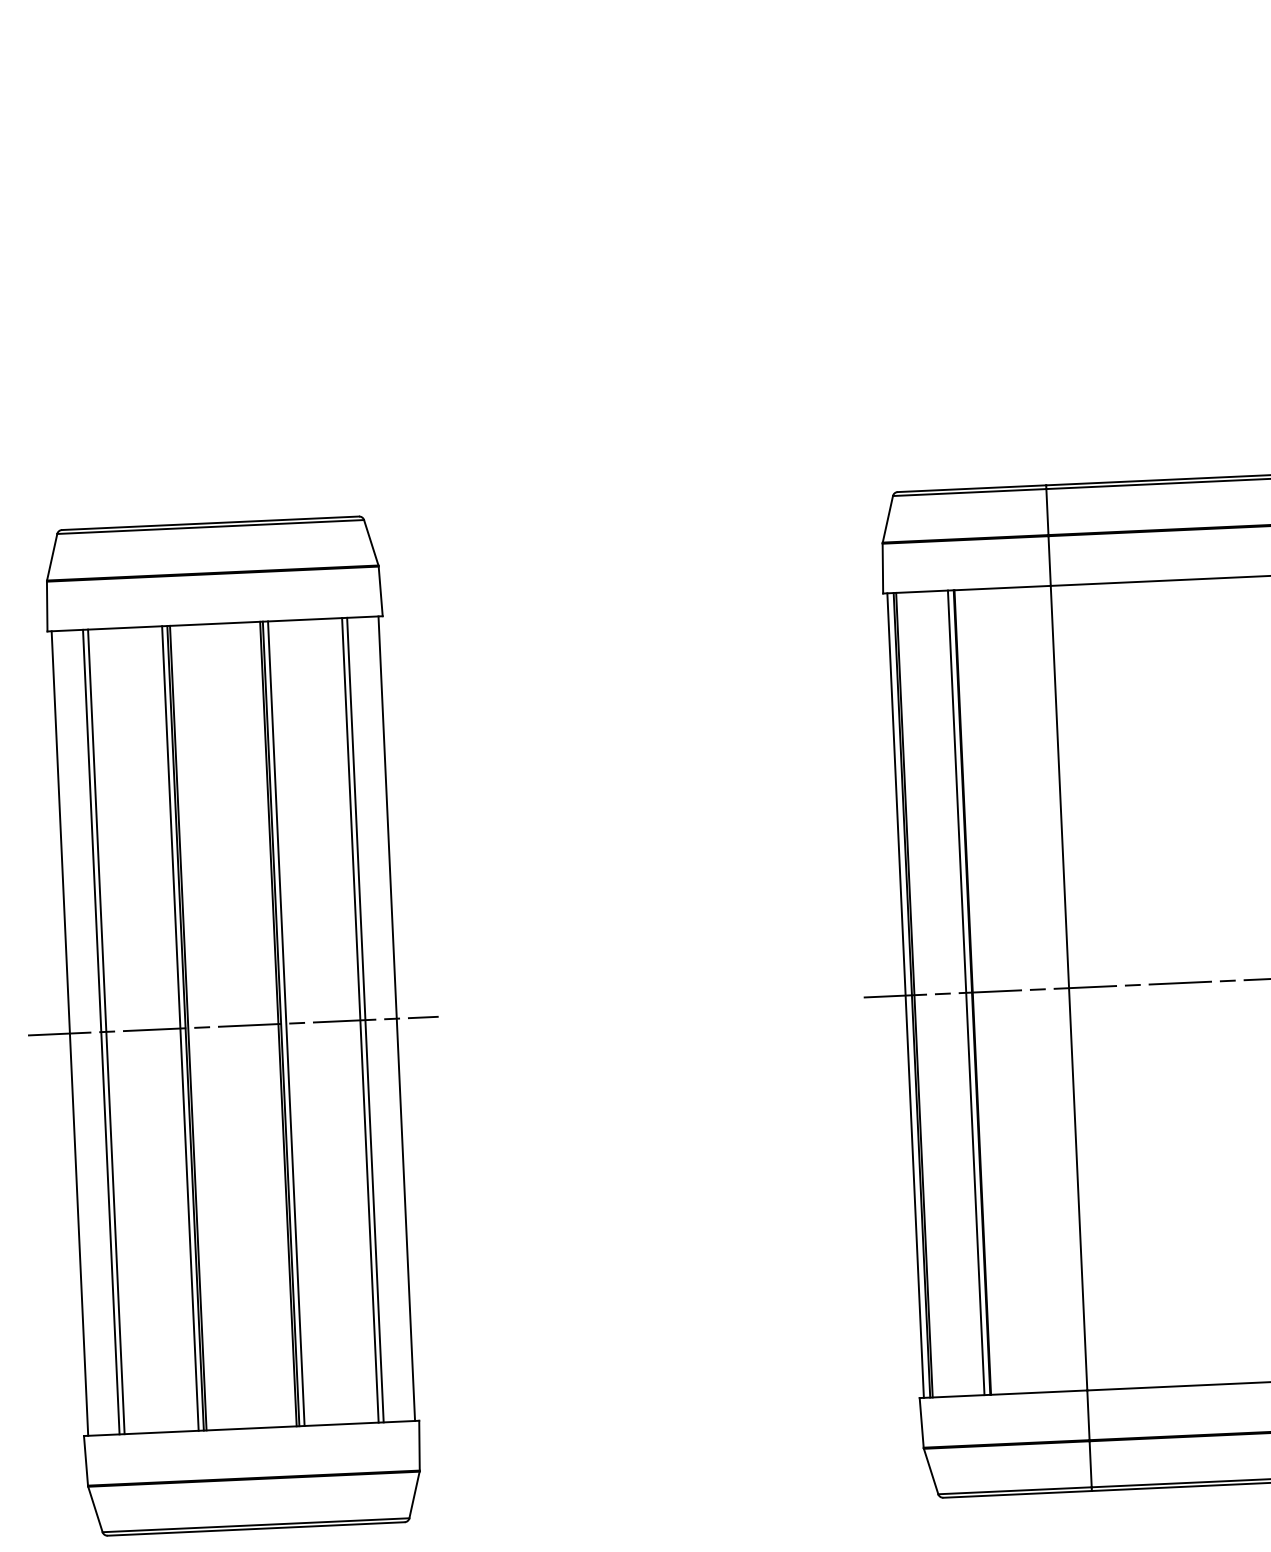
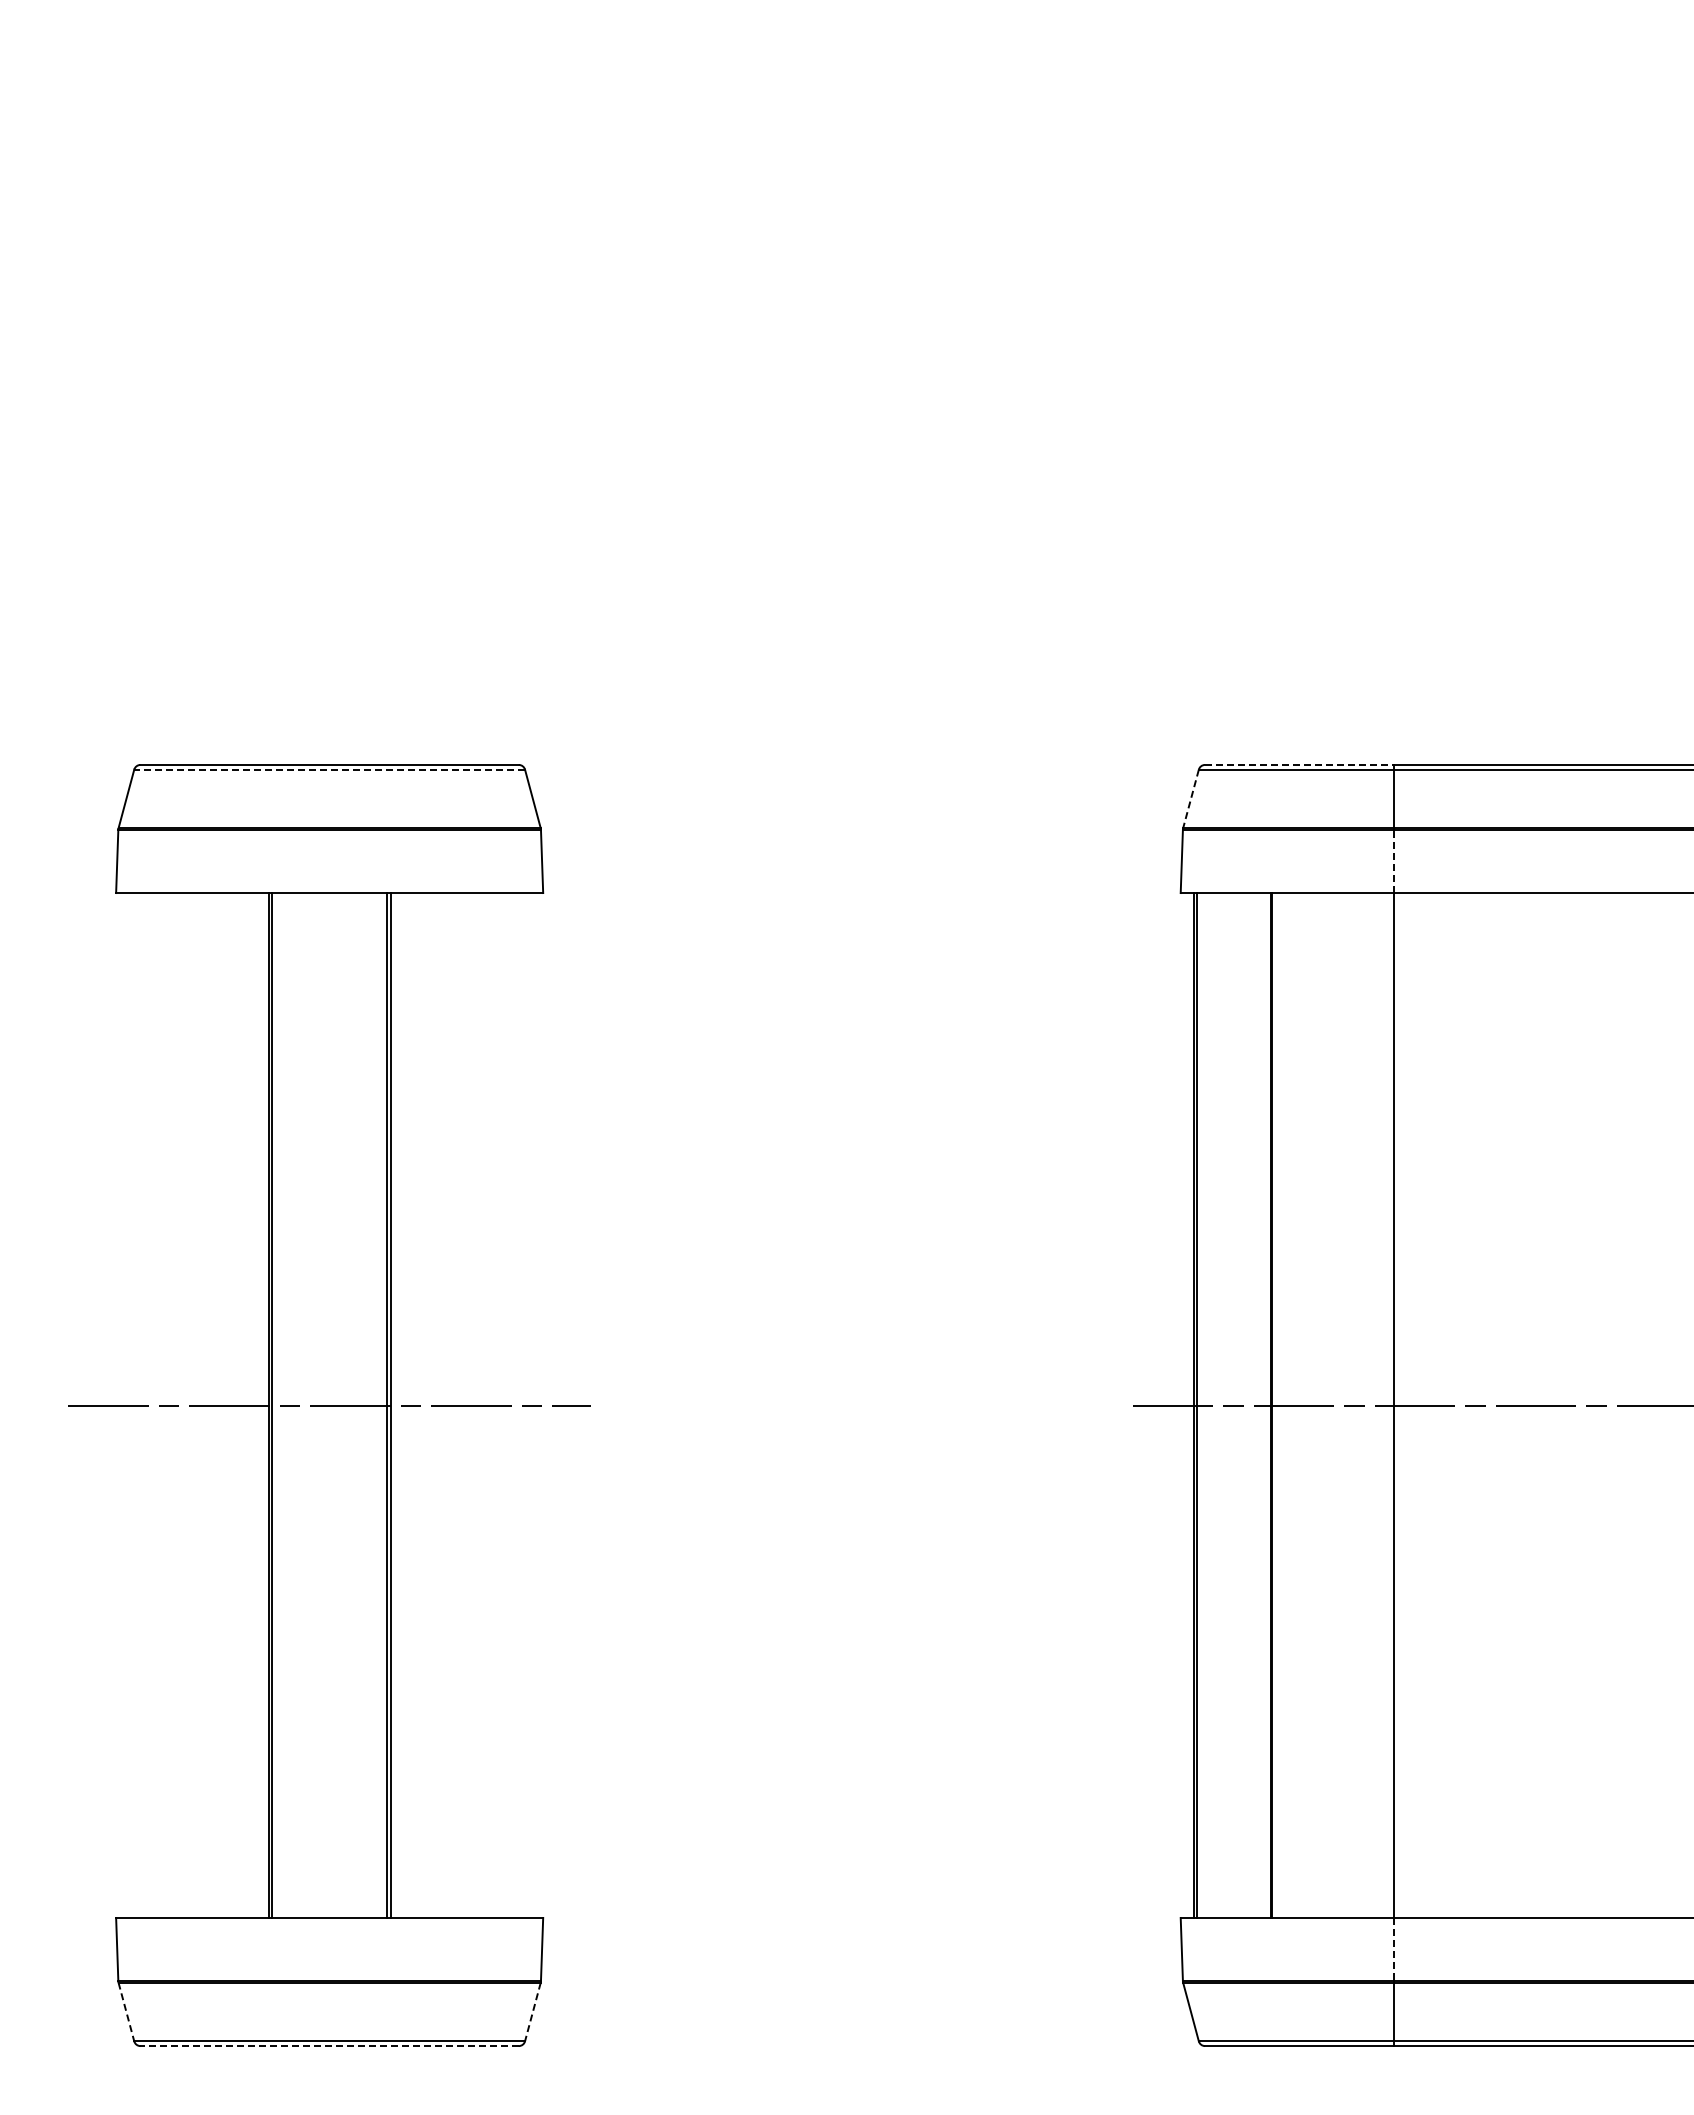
line: (971, 488) -> (1299, 764), solid -> dashed
line: (887, 519) -> (1190, 799), solid -> dashed
line: (210, 526) -> (329, 769), solid -> dashed
line: (1049, 561) -> (1394, 861), solid -> dashed
line: (966, 992) -> (1263, 1405), removed
line: (905, 995) -> (1186, 1405), removed
line: (396, 1018) -> (537, 1405), removed
line: (360, 1020) -> (491, 1405), removed
line: (365, 1020) -> (497, 1405), removed
line: (286, 1023) -> (397, 1405), removed
line: (180, 1028) -> (262, 1405), removed
line: (106, 1031) -> (167, 1405), removed
line: (101, 1032) -> (161, 1405), removed
line: (69, 1033) -> (121, 1405), removed
line: (1088, 1415) -> (1394, 1949), solid -> dashed
line: (414, 1495) -> (532, 2012), solid -> dashed
line: (95, 1509) -> (126, 2012), solid -> dashed
line: (256, 1529) -> (329, 2046), solid -> dashed

